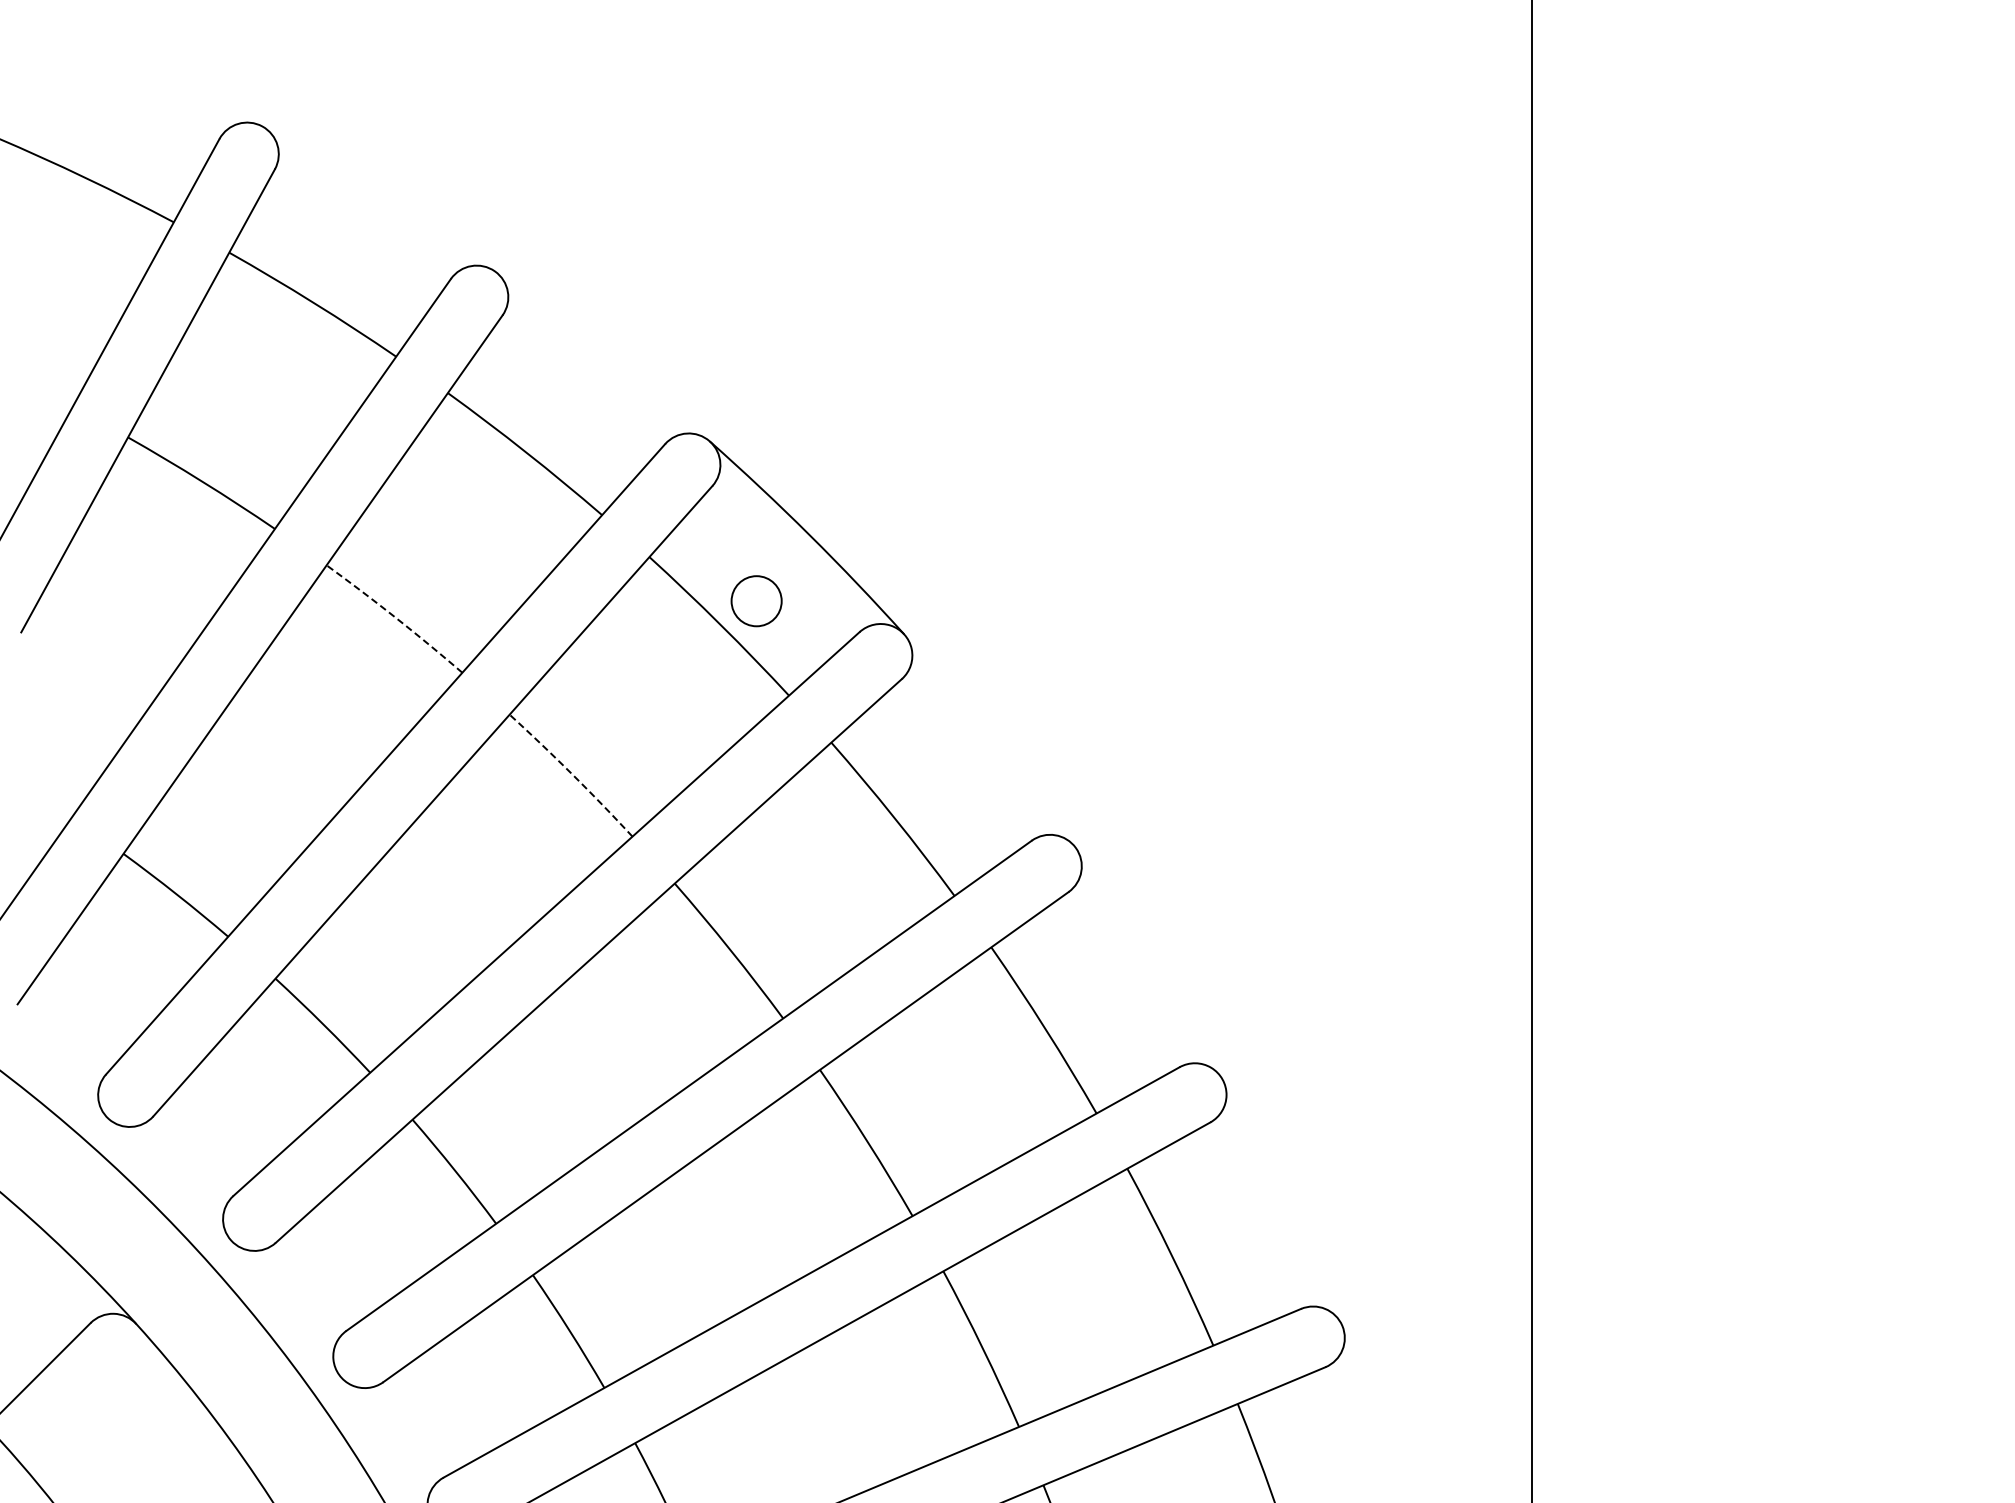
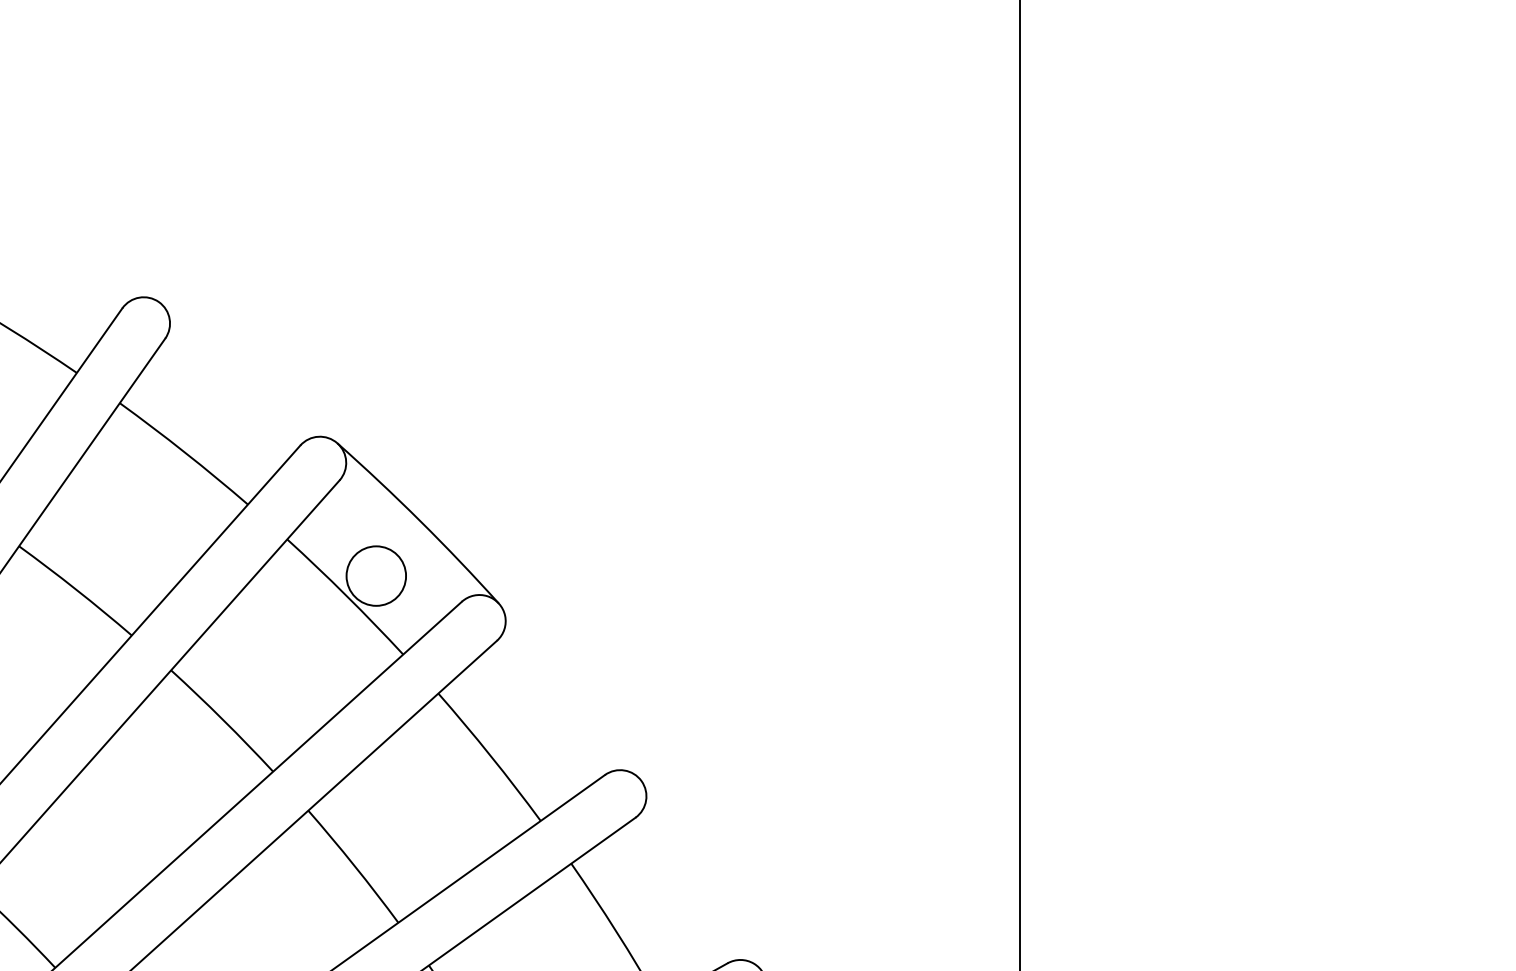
circle: (756, 601) -> (376, 576), size x1.43
arc: (395, 617) -> (76, 589), dashed -> solid
arc: (572, 774) -> (223, 720), dashed -> solid

